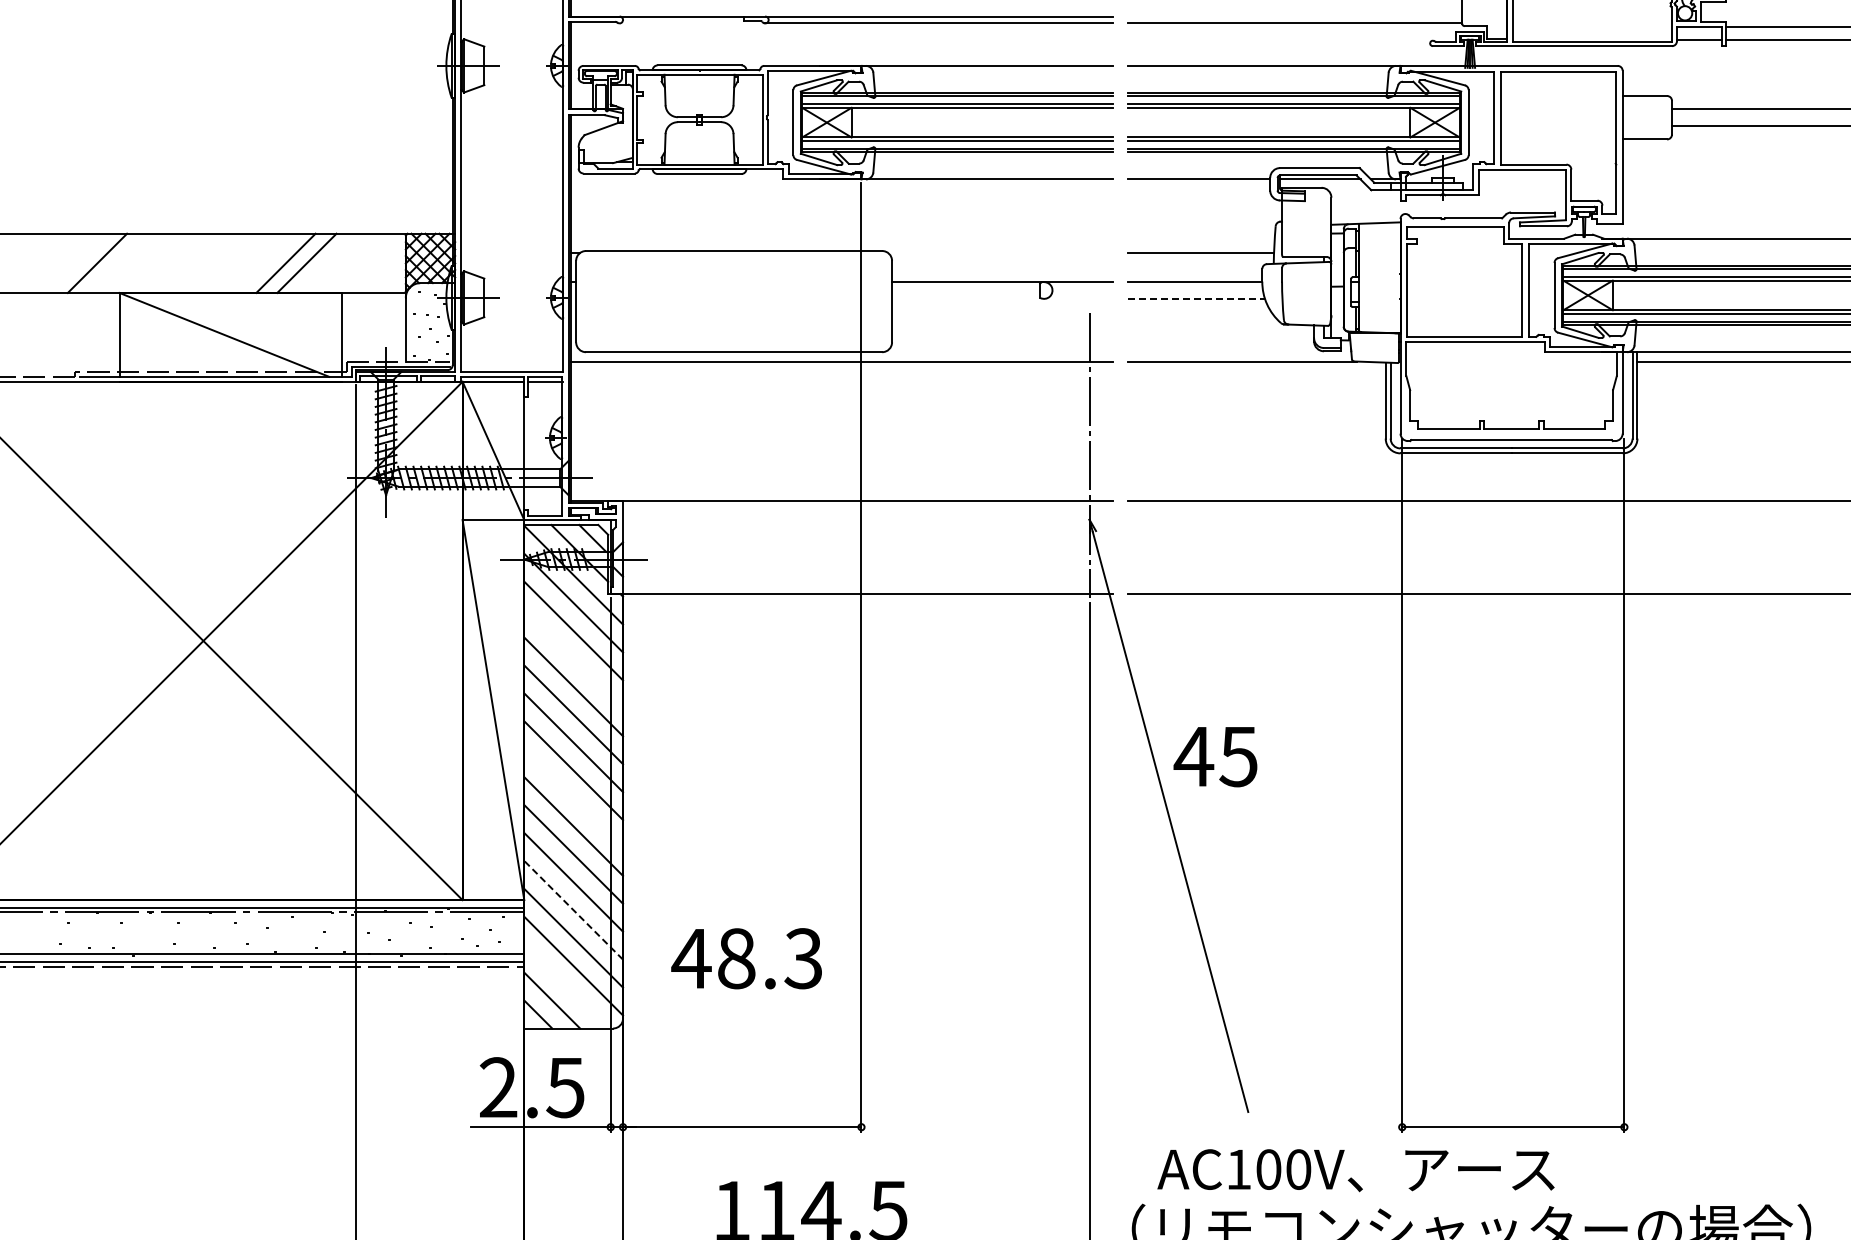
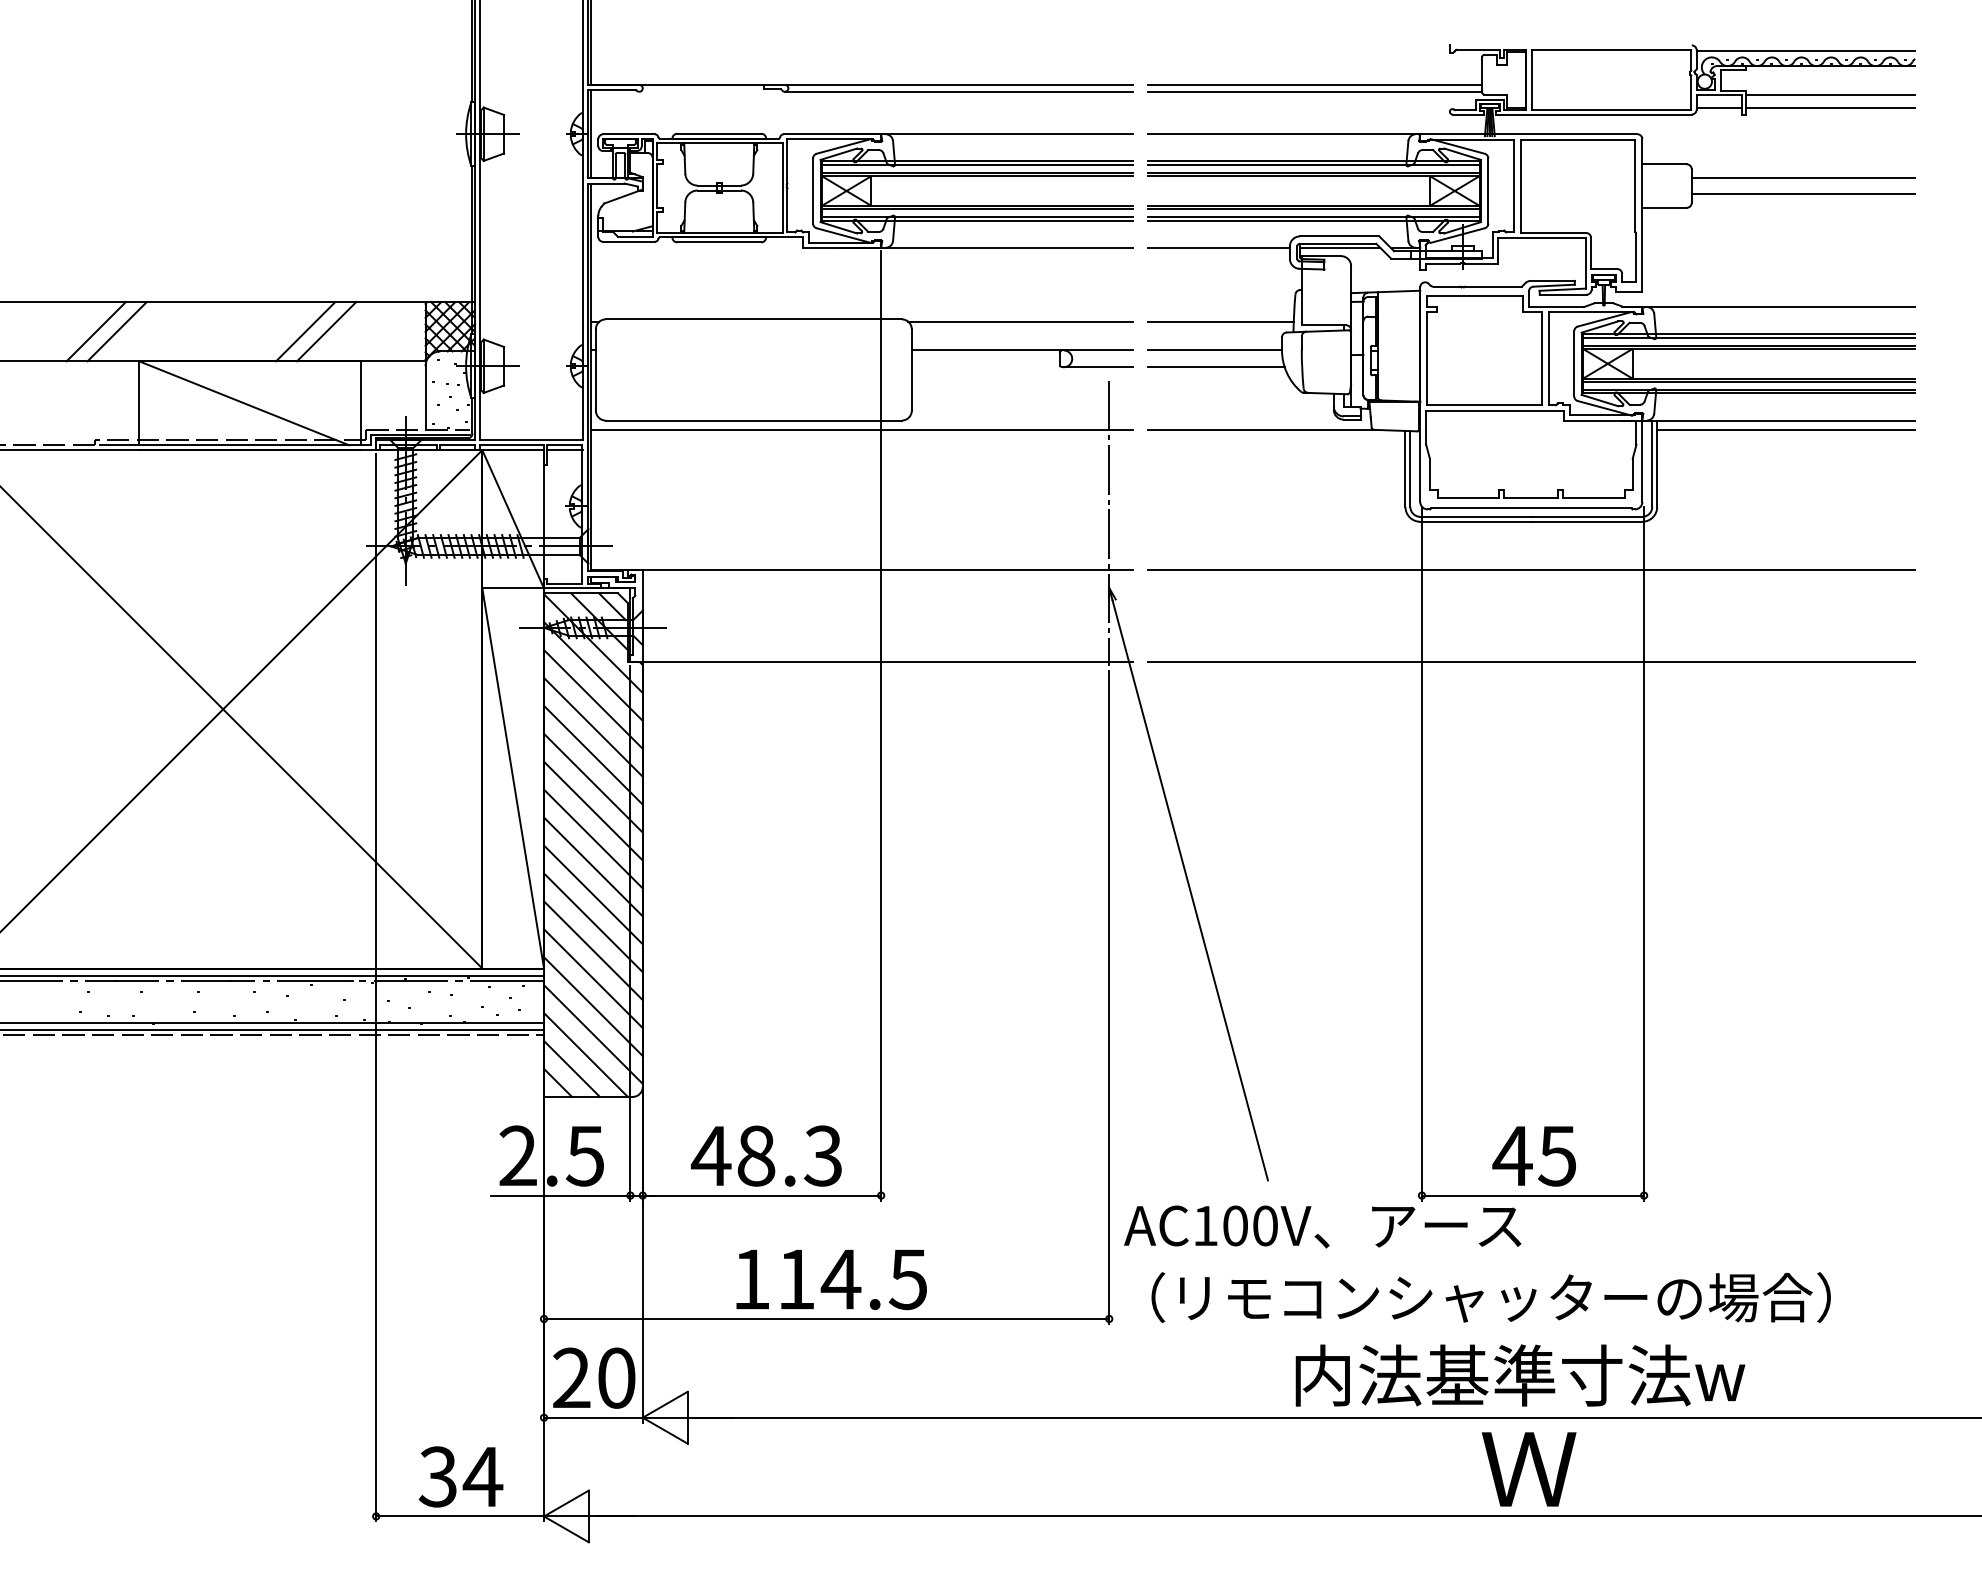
line: (1294, 16) -> (1314, 84), added
line: (1000, 253) -> (1020, 321), added
line: (75, 263) -> (95, 331), added
line: (1077, 299) -> (1097, 367), added
line: (1196, 299) -> (1216, 367), dashed -> solid
line: (573, 659) -> (593, 727), added
text: (1214, 757) -> (1533, 1156), moved
line: (573, 798) -> (593, 866), added
line: (573, 910) -> (593, 978), dashed -> solid
text: (746, 958) -> (766, 1155), moved
line: (565, 986) -> (585, 1054), added
text: (1355, 1170) -> (1322, 1226), moved

